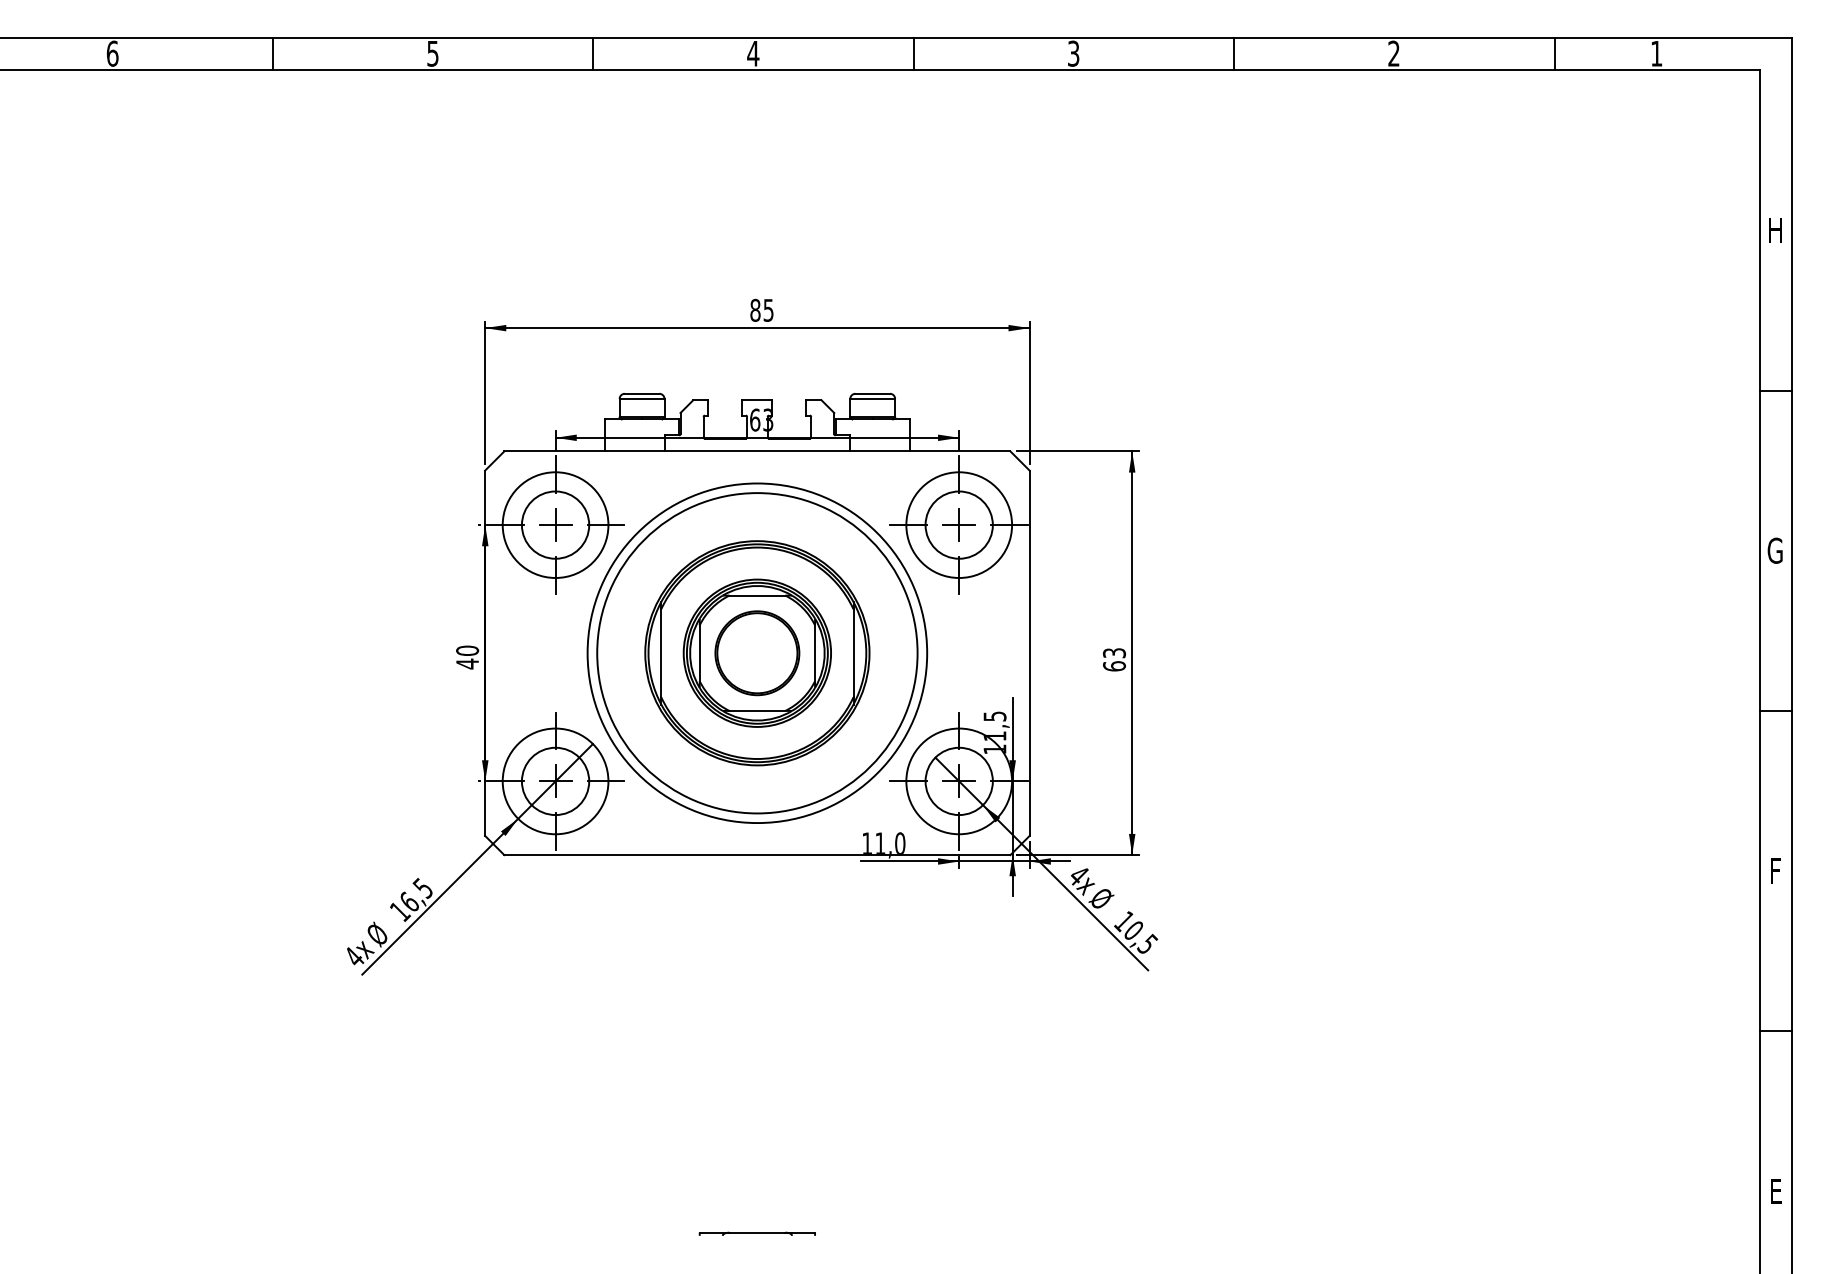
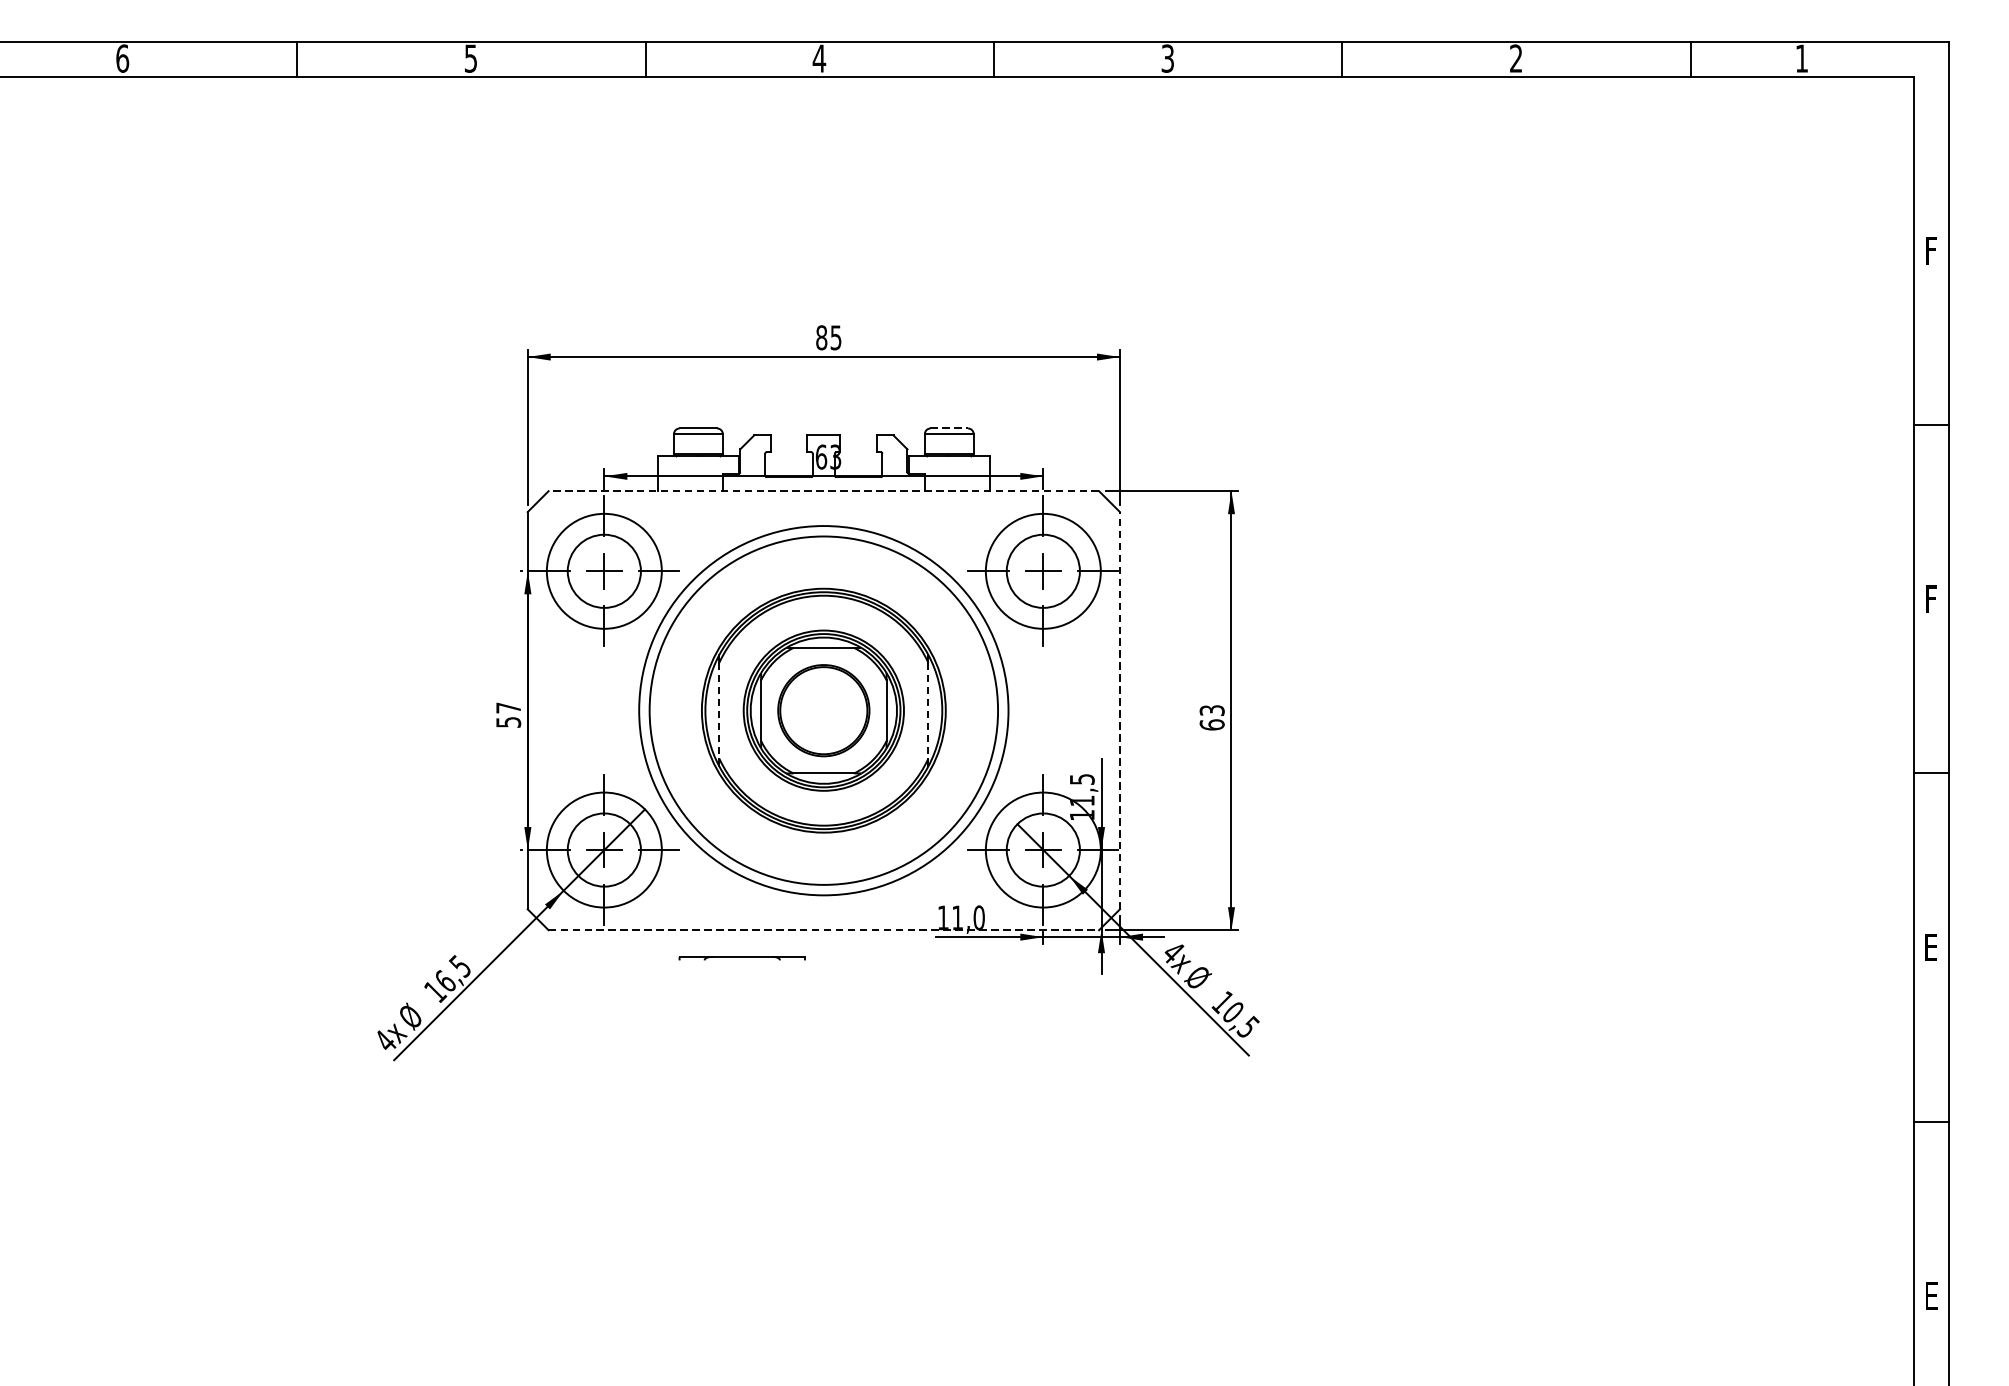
text: (1775, 230) -> (1931, 250), H -> F
line: (873, 393) -> (950, 428), solid -> dashed
line: (756, 451) -> (822, 491), solid -> dashed
text: (1774, 550) -> (1930, 598), G -> F
line: (661, 653) -> (719, 710), solid -> dashed
line: (853, 653) -> (928, 710), solid -> dashed
line: (1029, 653) -> (1119, 710), solid -> dashed
text: (467, 657) -> (508, 715), 40 -> 57
line: (757, 855) -> (823, 930), solid -> dashed
text: (1775, 870) -> (1931, 946), F -> E
part: (756, 1233) -> (741, 957), moved

